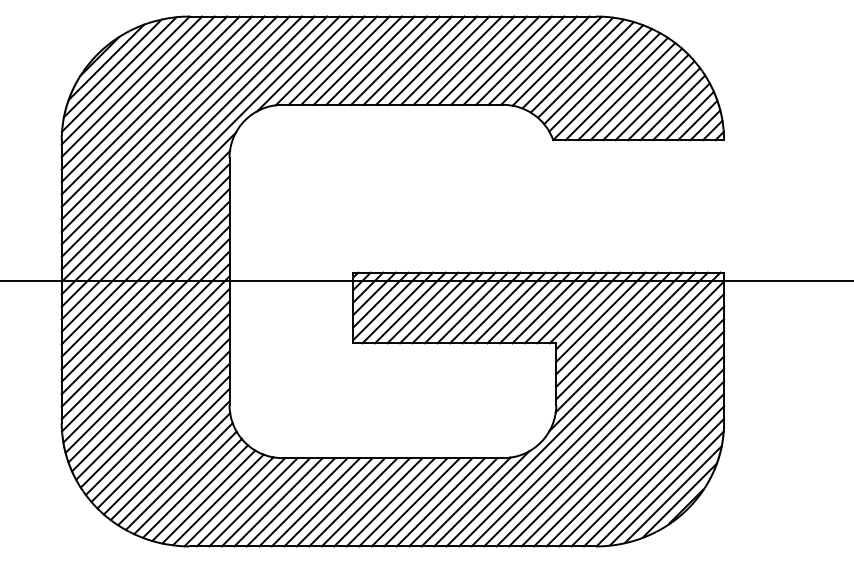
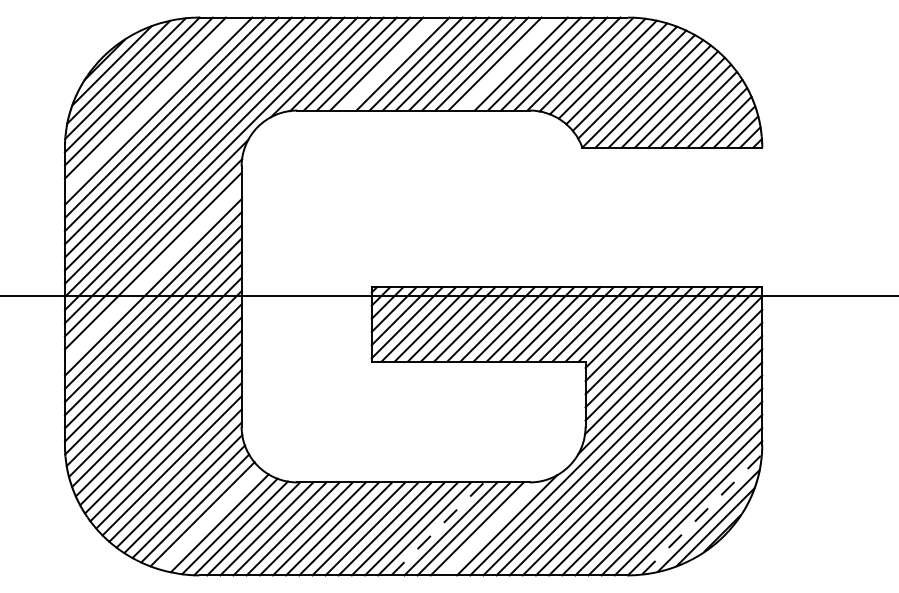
line: (370, 60) -> (389, 63), removed
line: (482, 60) -> (507, 63), removed
line: (143, 99) -> (151, 104), removed
line: (144, 260) -> (152, 274), removed
line: (667, 488) -> (702, 514), solid -> dashed
line: (199, 492) -> (210, 518), removed
line: (415, 501) -> (437, 528), solid -> dashed
line: (465, 501) -> (490, 528), removed

